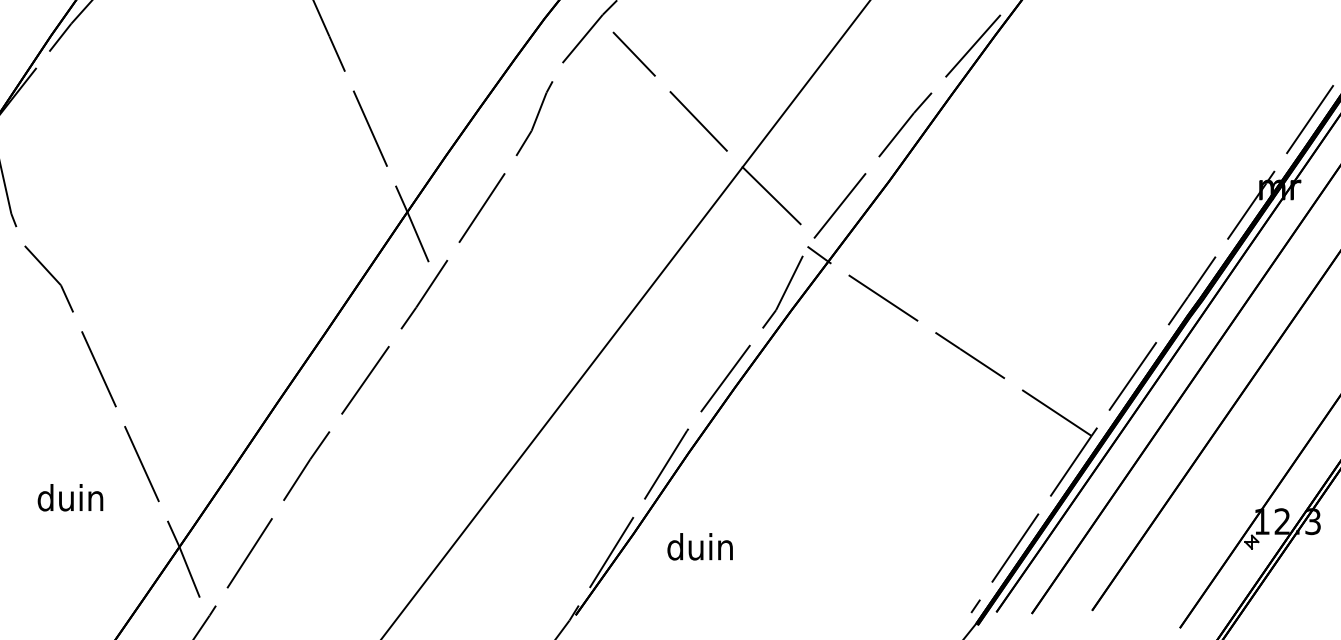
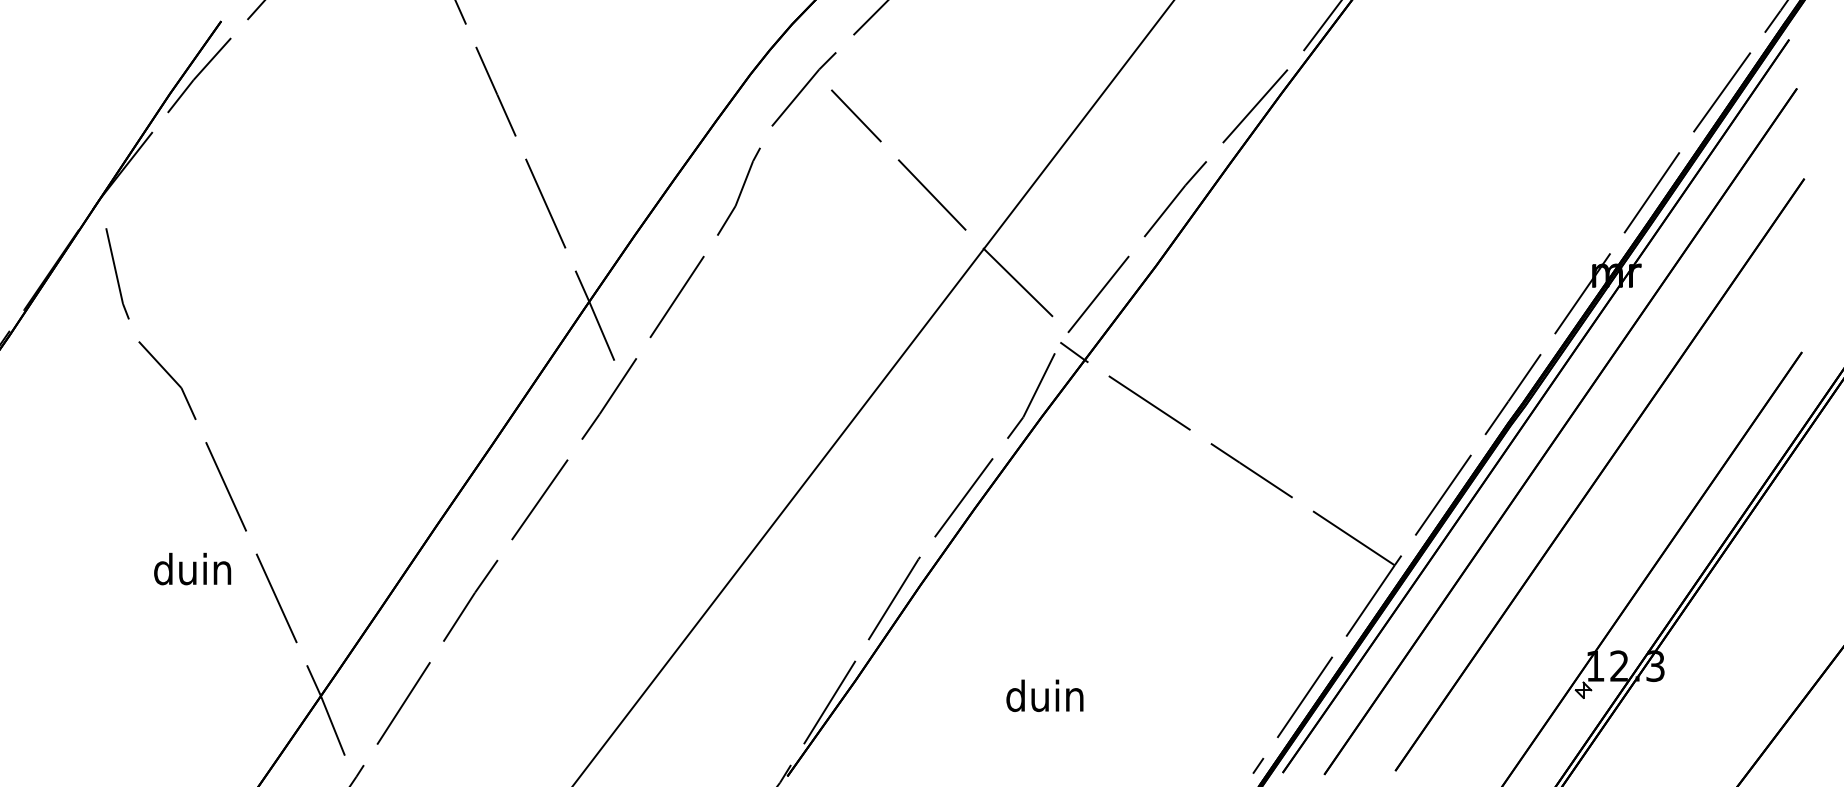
text: (70, 497) -> (192, 568), moved
text: (699, 546) -> (1044, 695), moved

